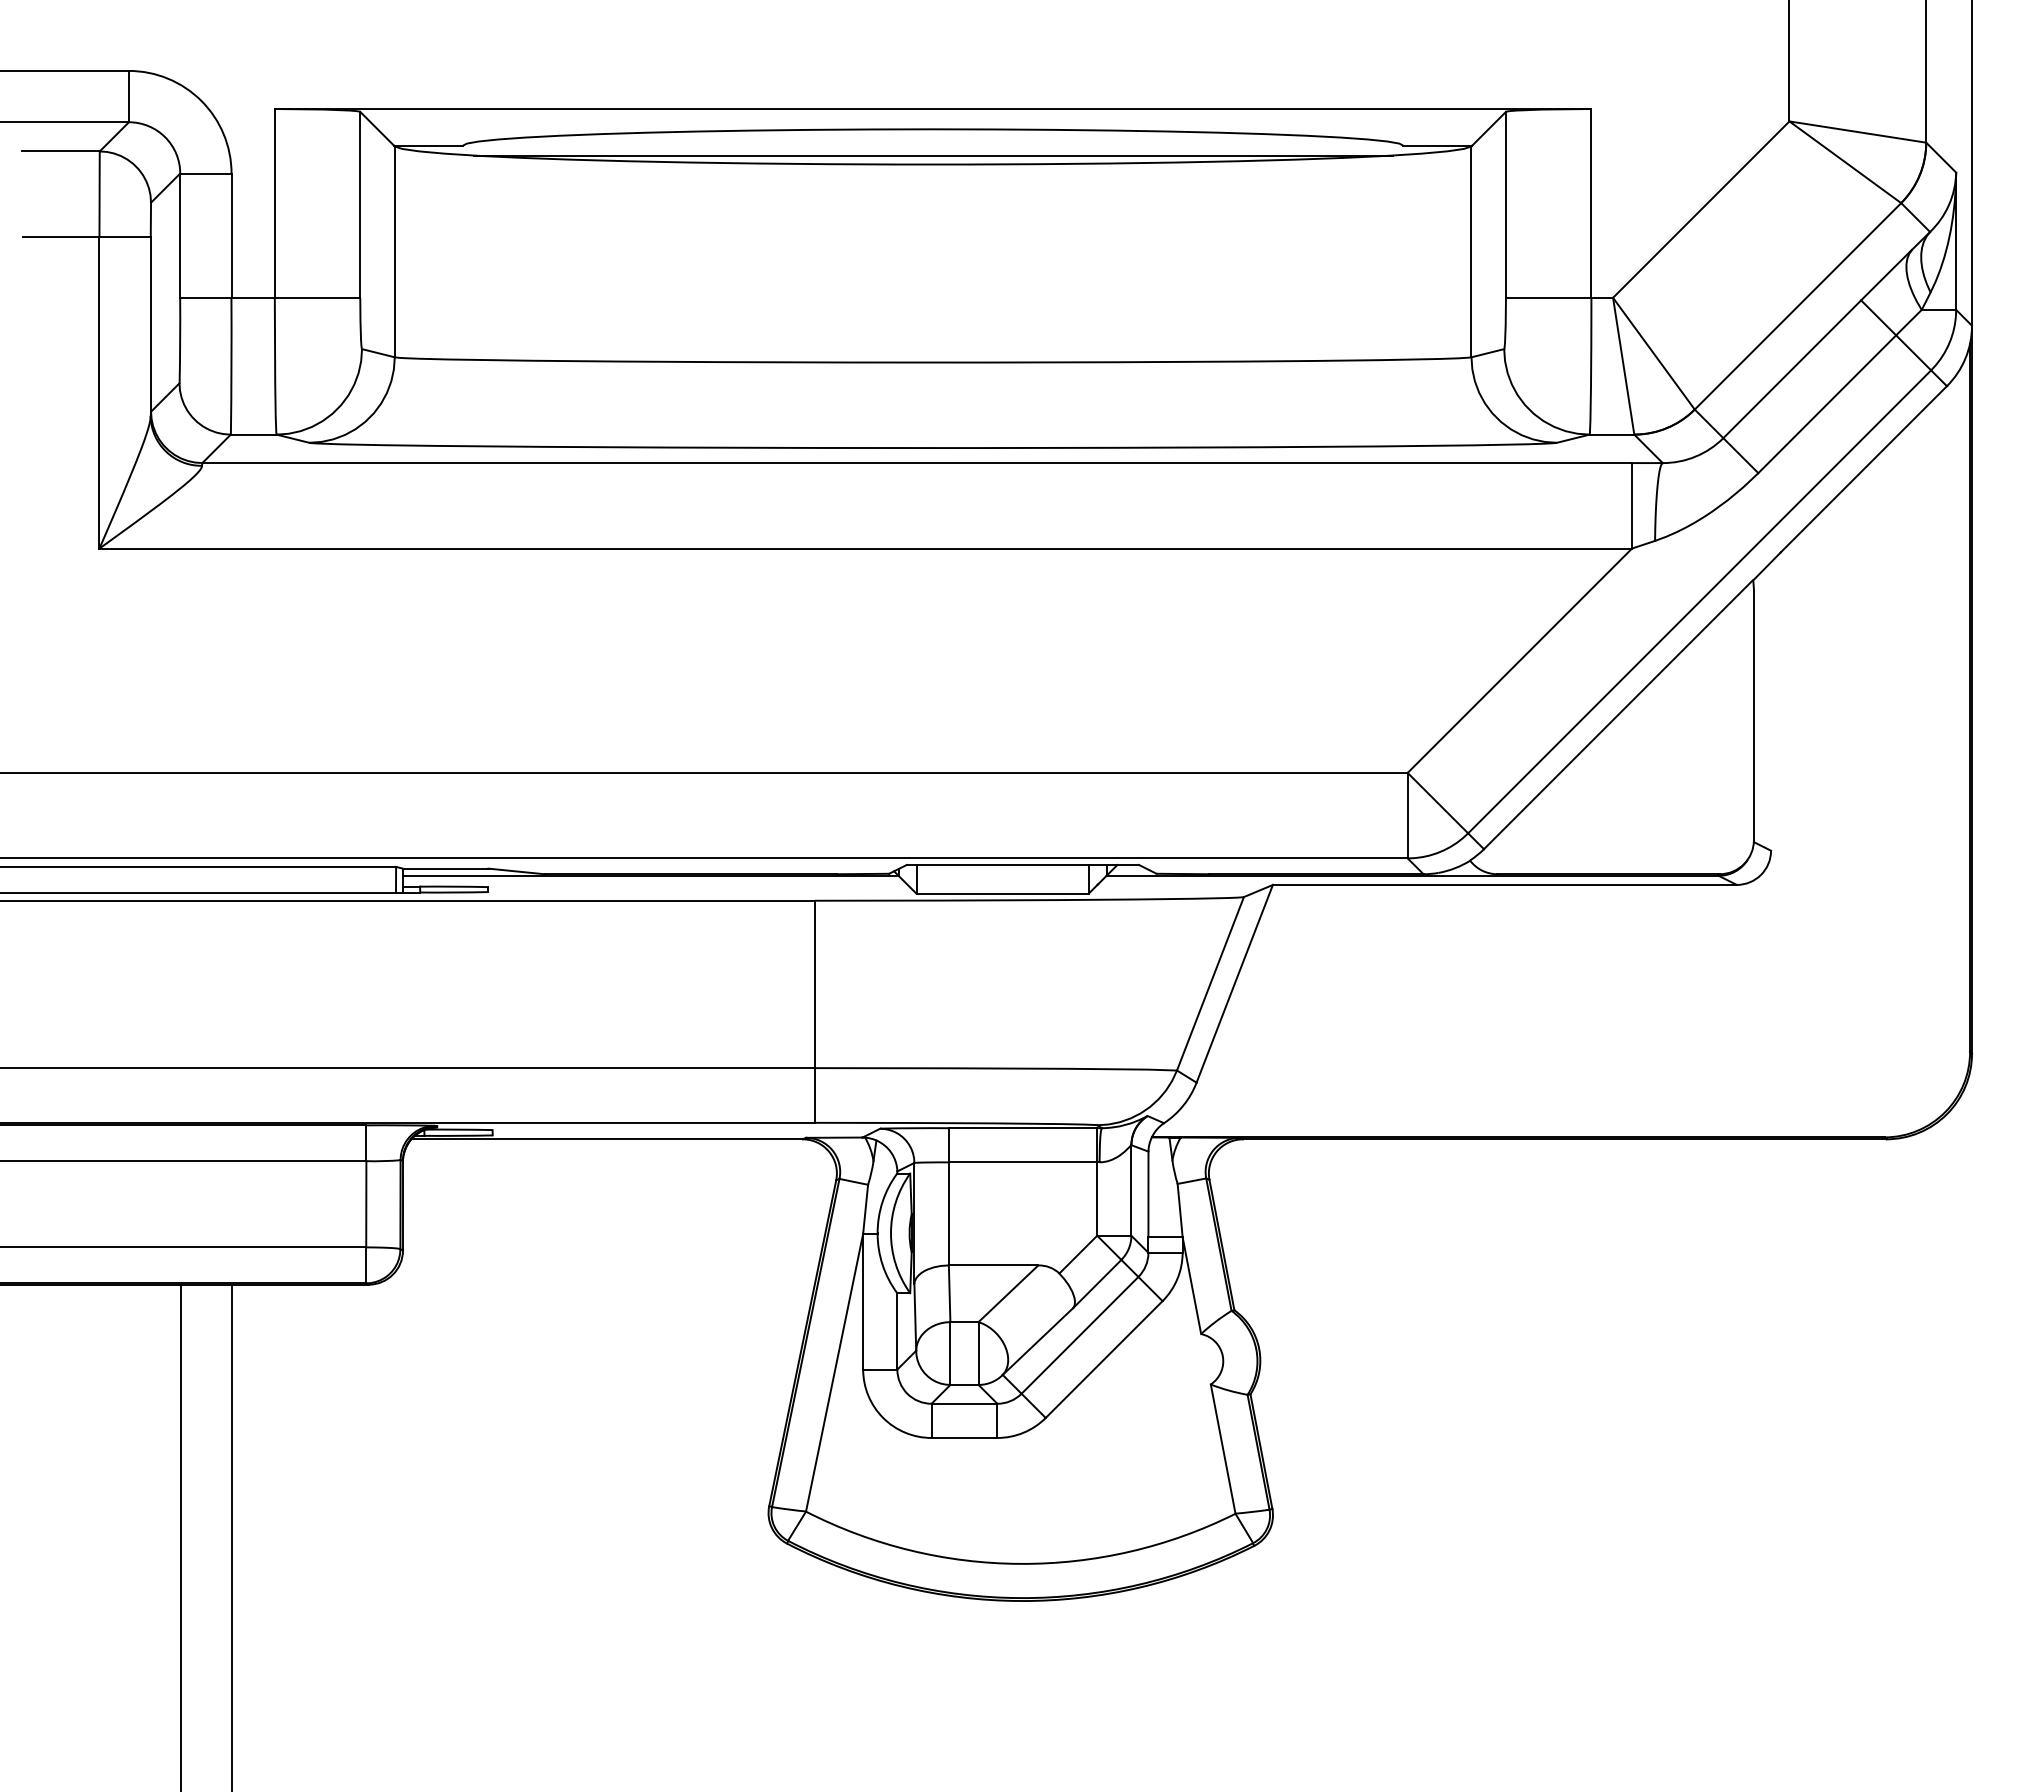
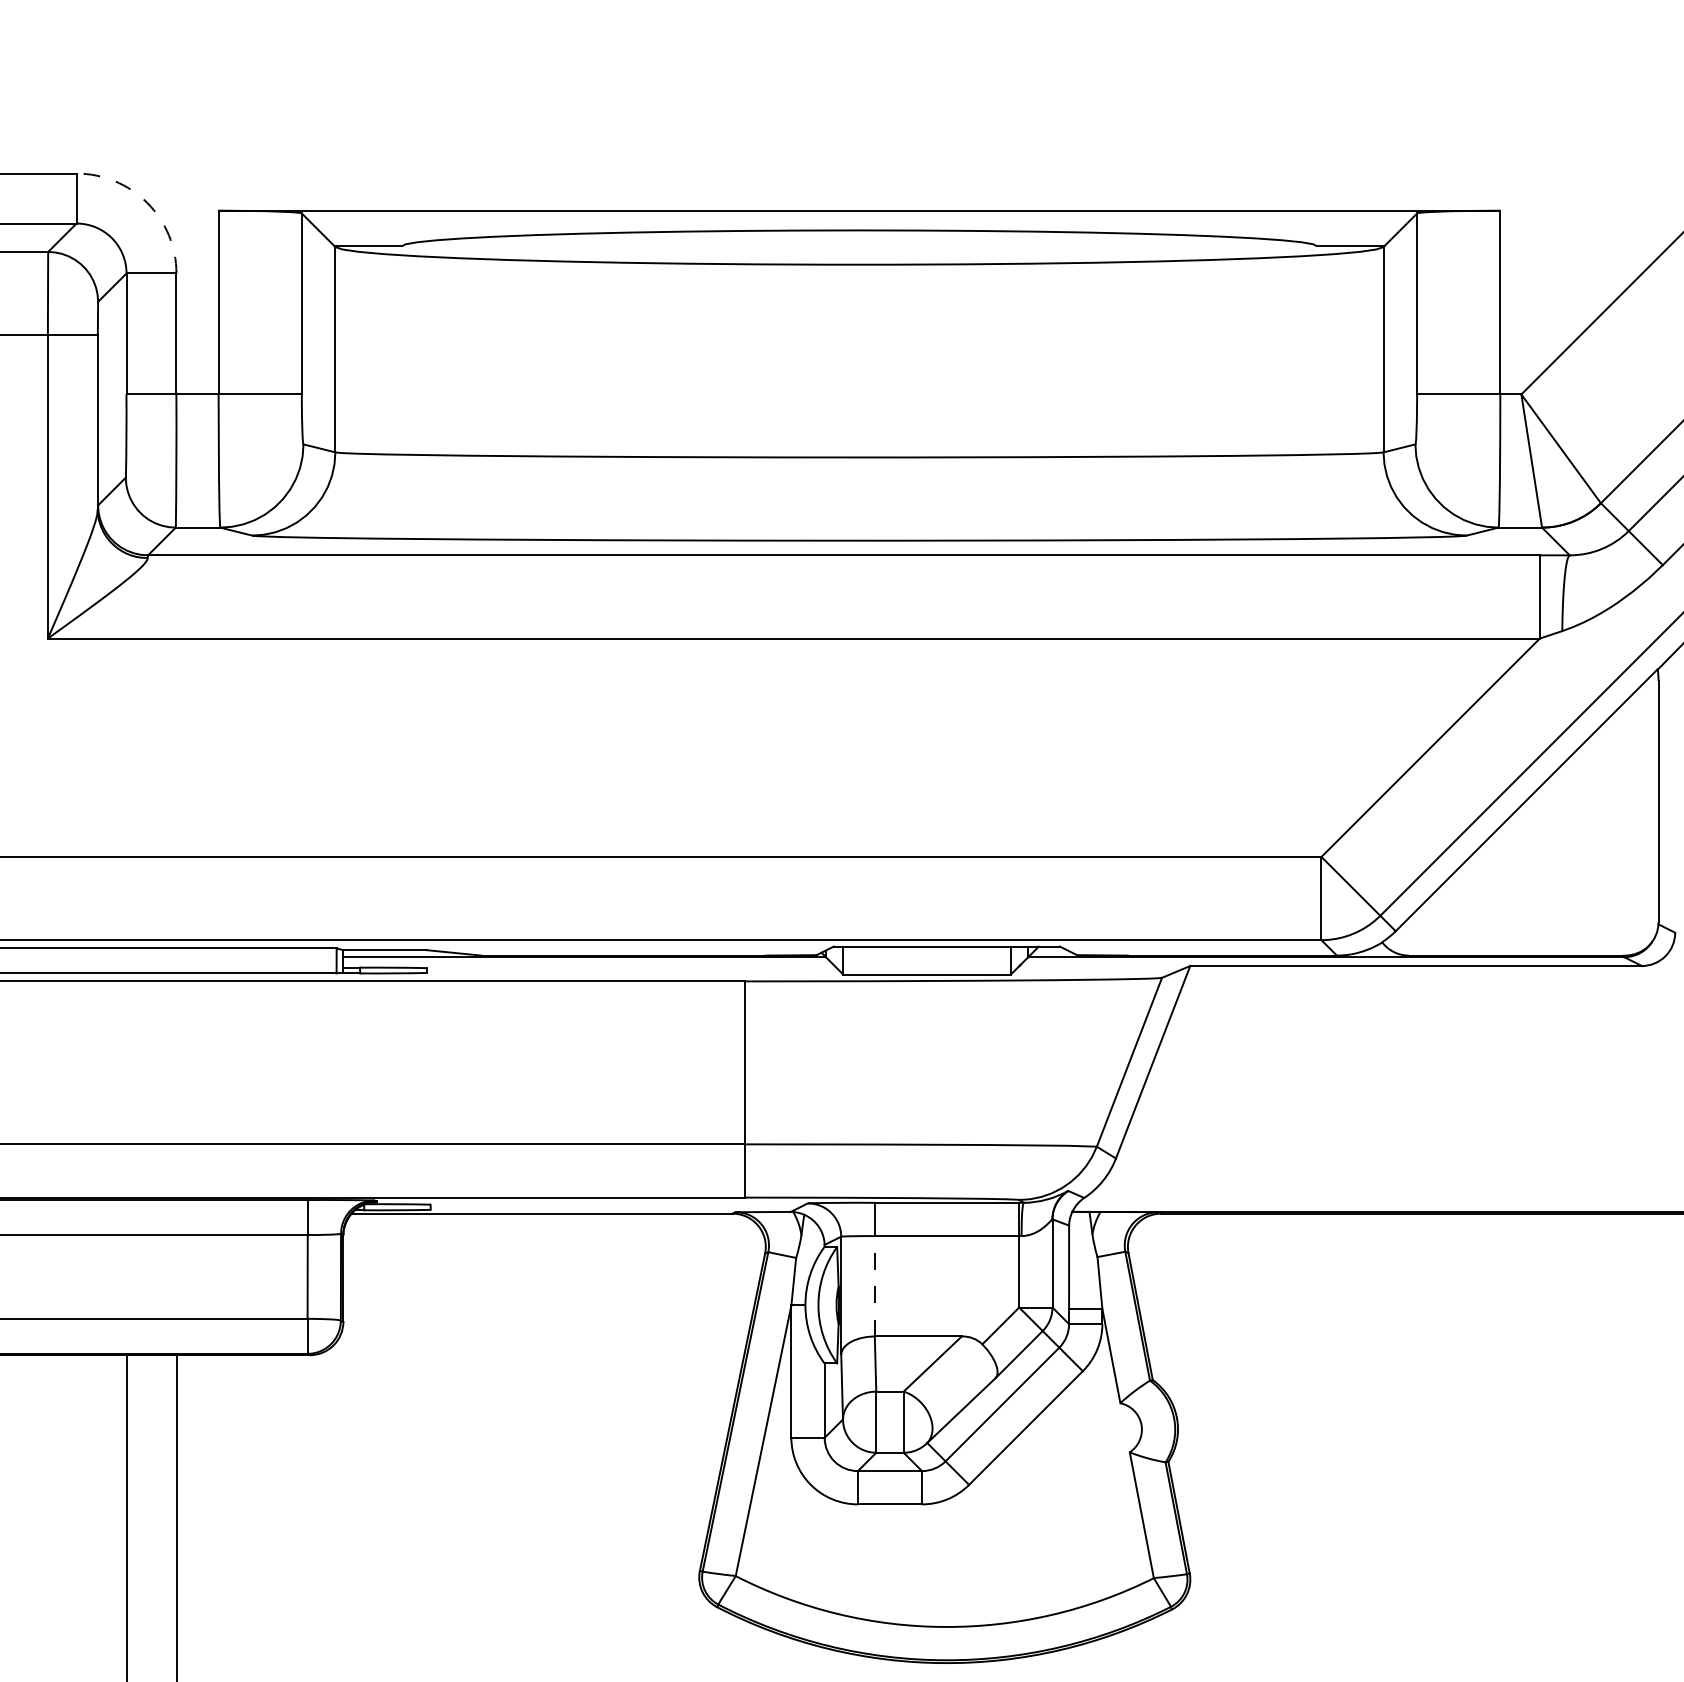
arc: (201, 101) -> (147, 203), solid -> dashed
line: (932, 155) -> (858, 255), removed
line: (948, 1213) -> (874, 1285), solid -> dashed

